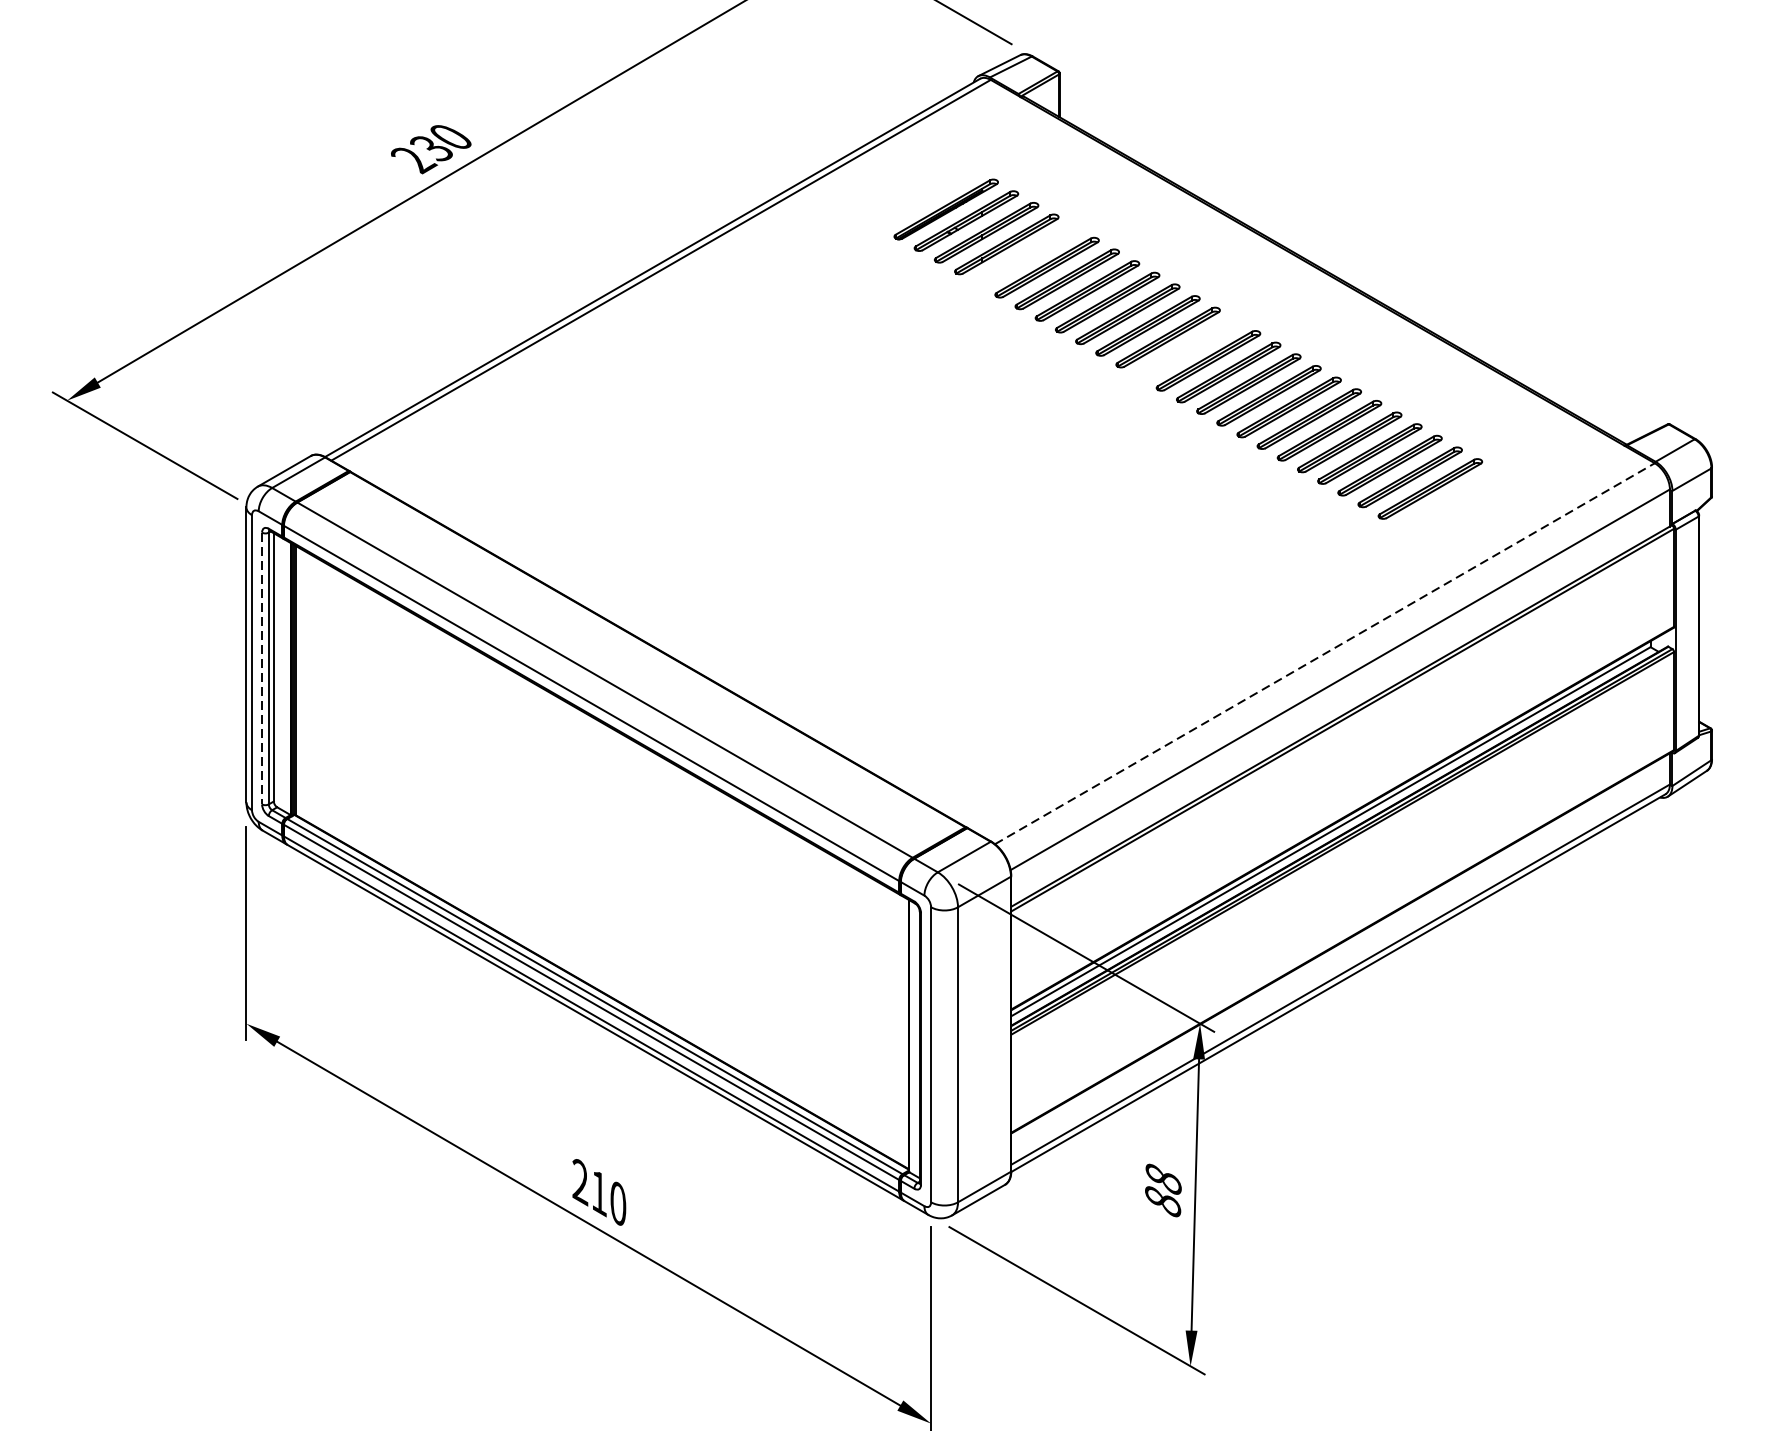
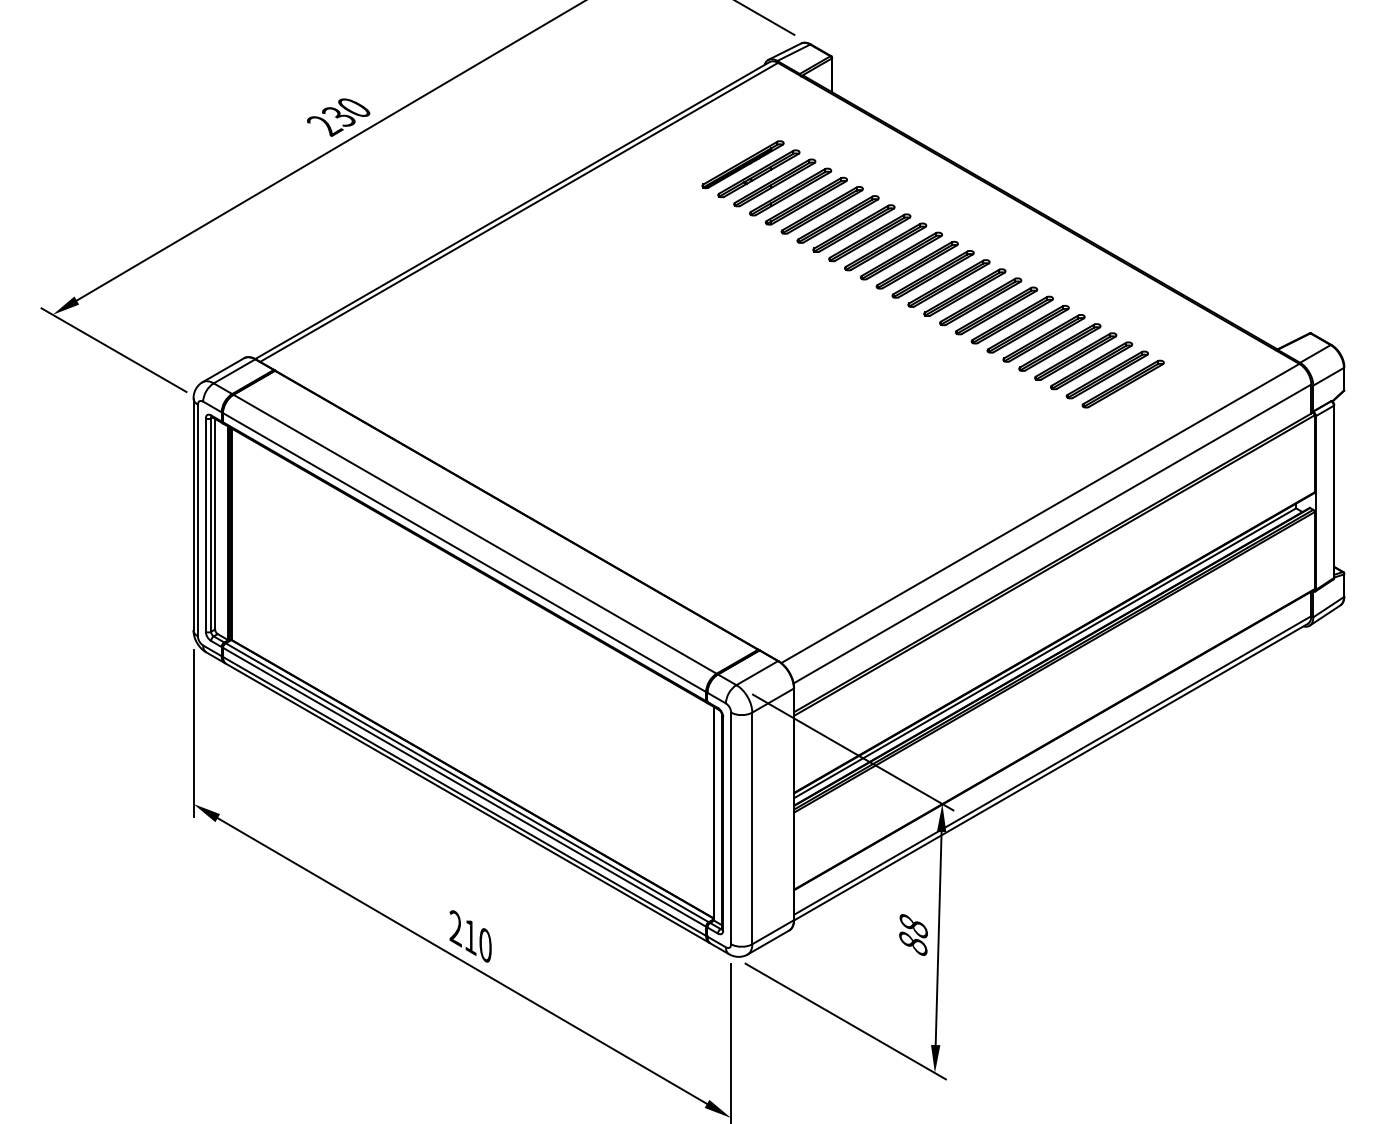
part: (1025, 255) -> (805, 200), added
part: (1187, 349) -> (932, 274), added
line: (1325, 653) -> (1040, 513), dashed -> solid
line: (261, 669) -> (205, 525), dashed -> solid

